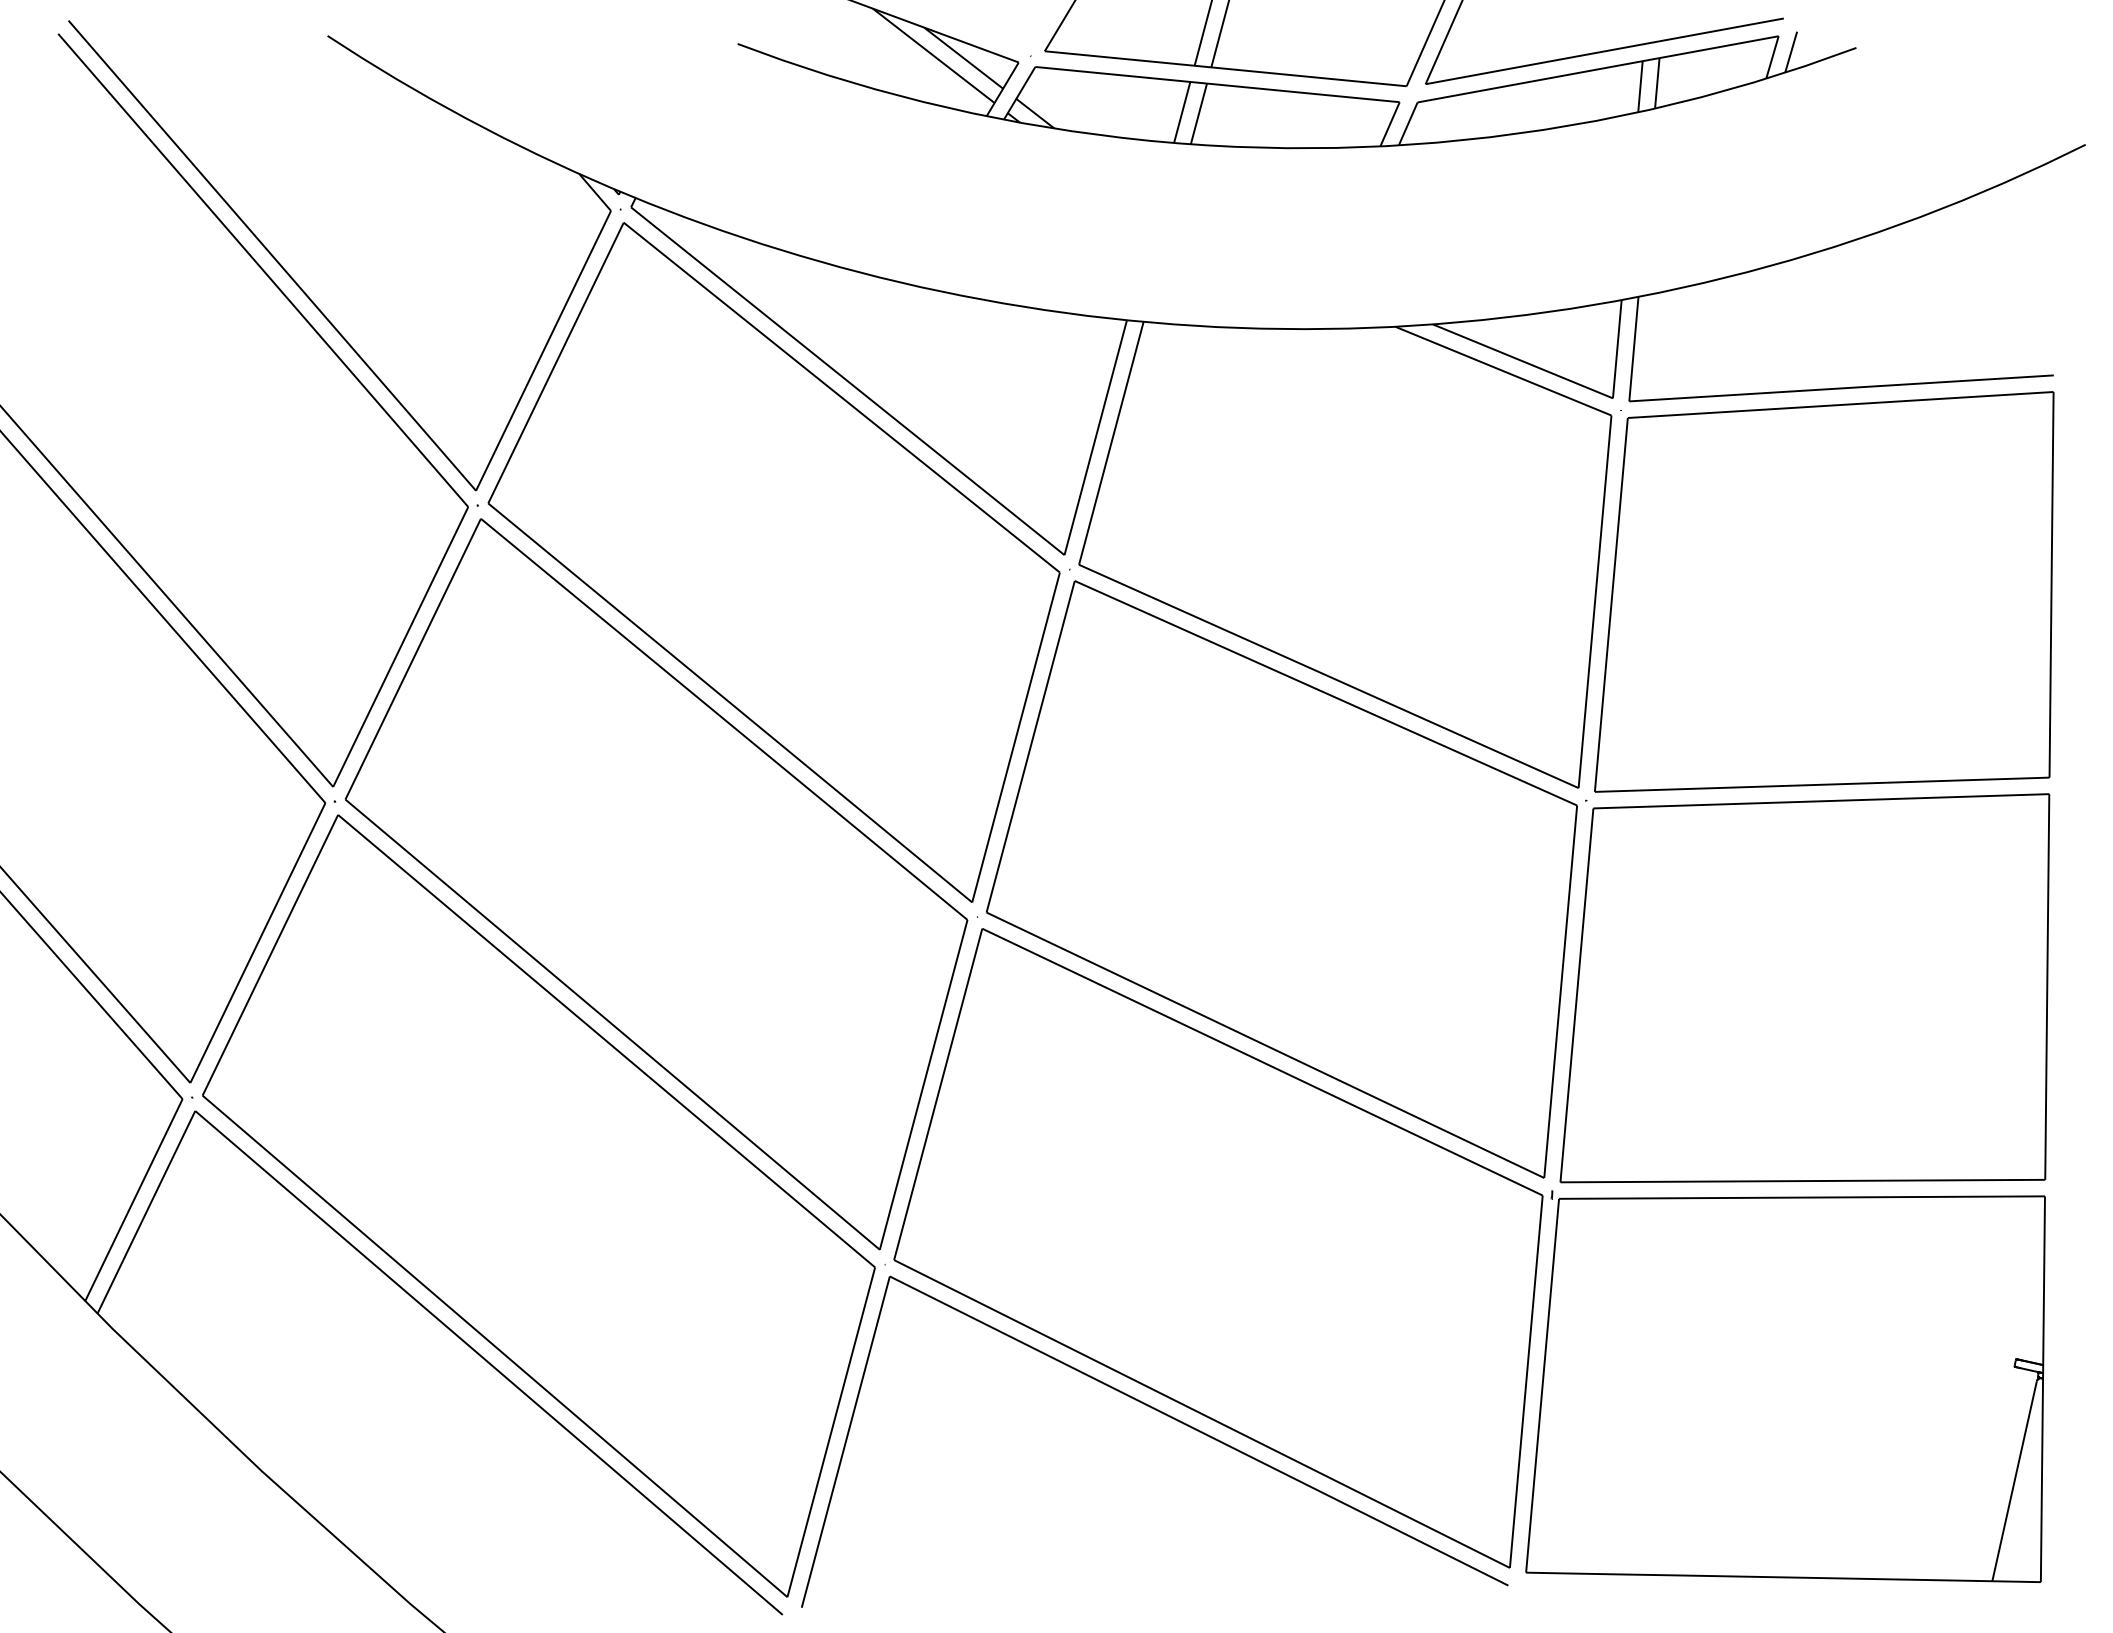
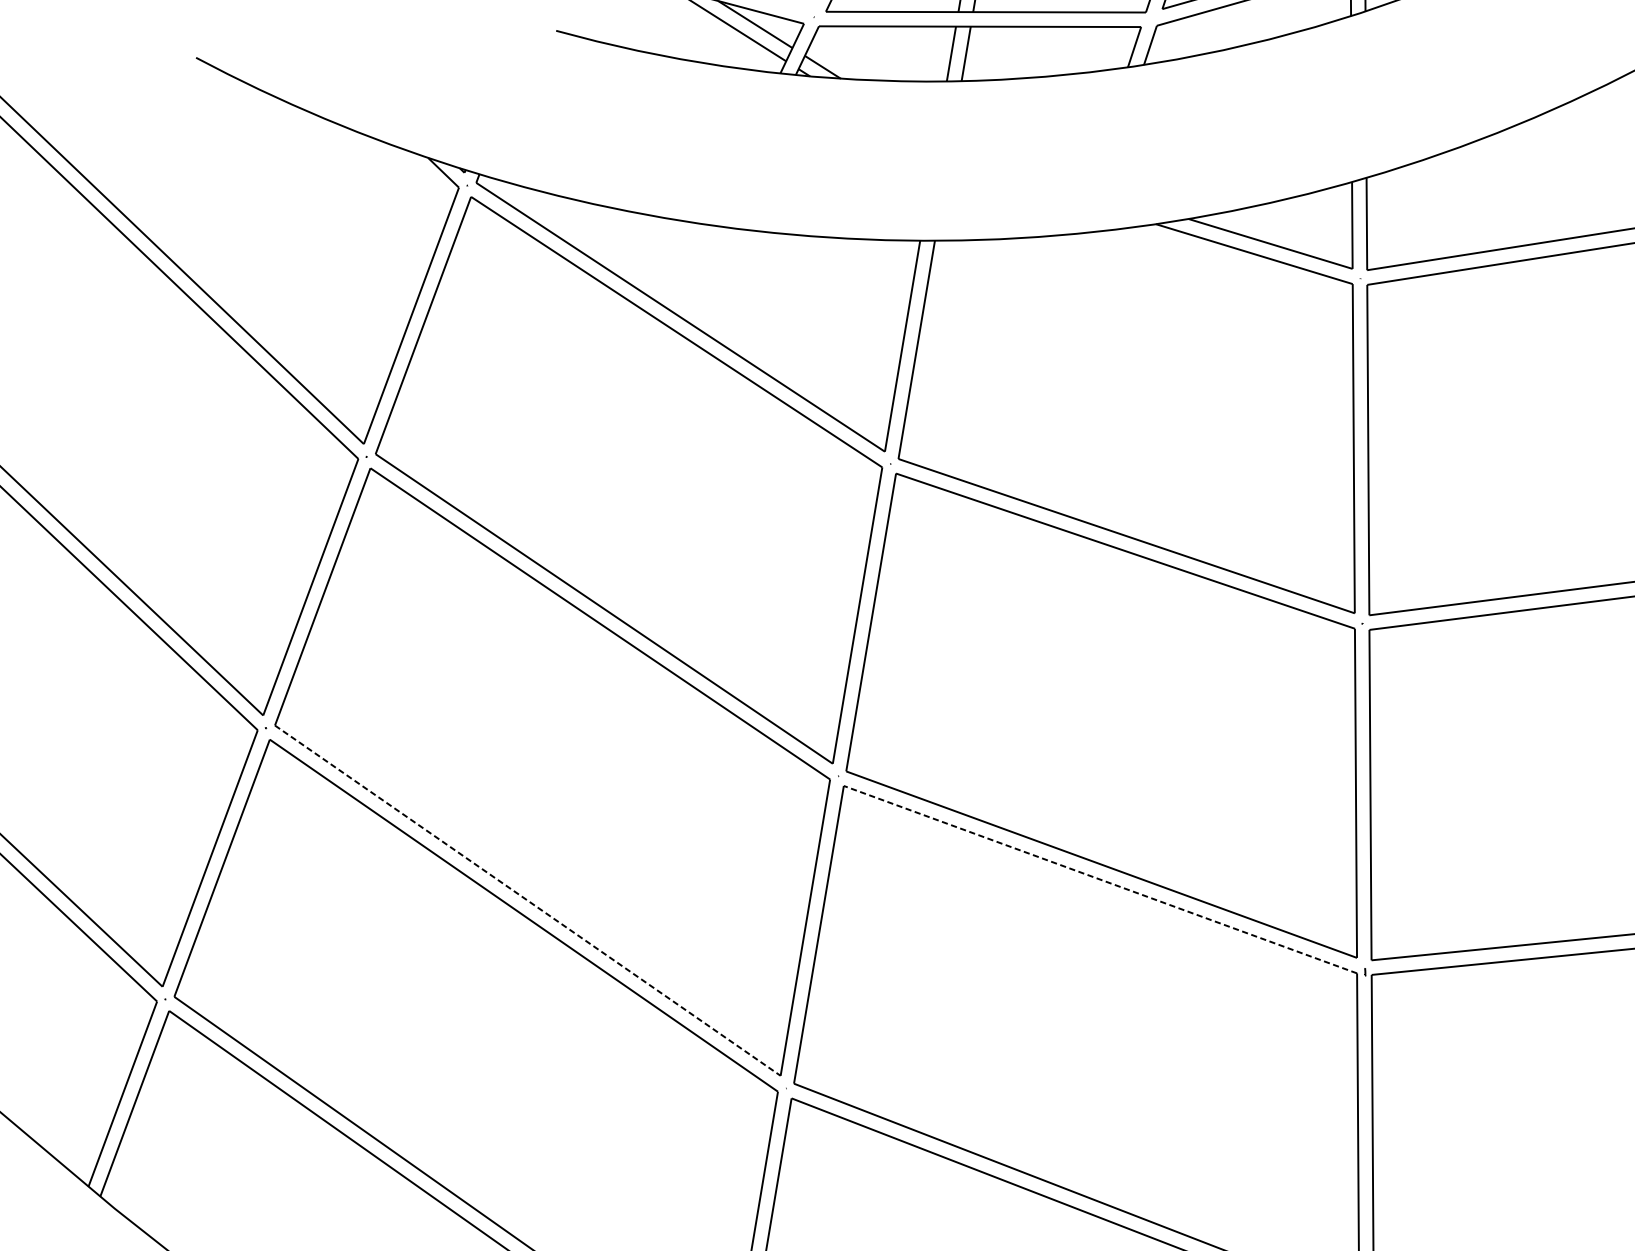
line: (613, 1025) -> (528, 901), solid -> dashed
line: (1262, 1061) -> (1100, 879), solid -> dashed

